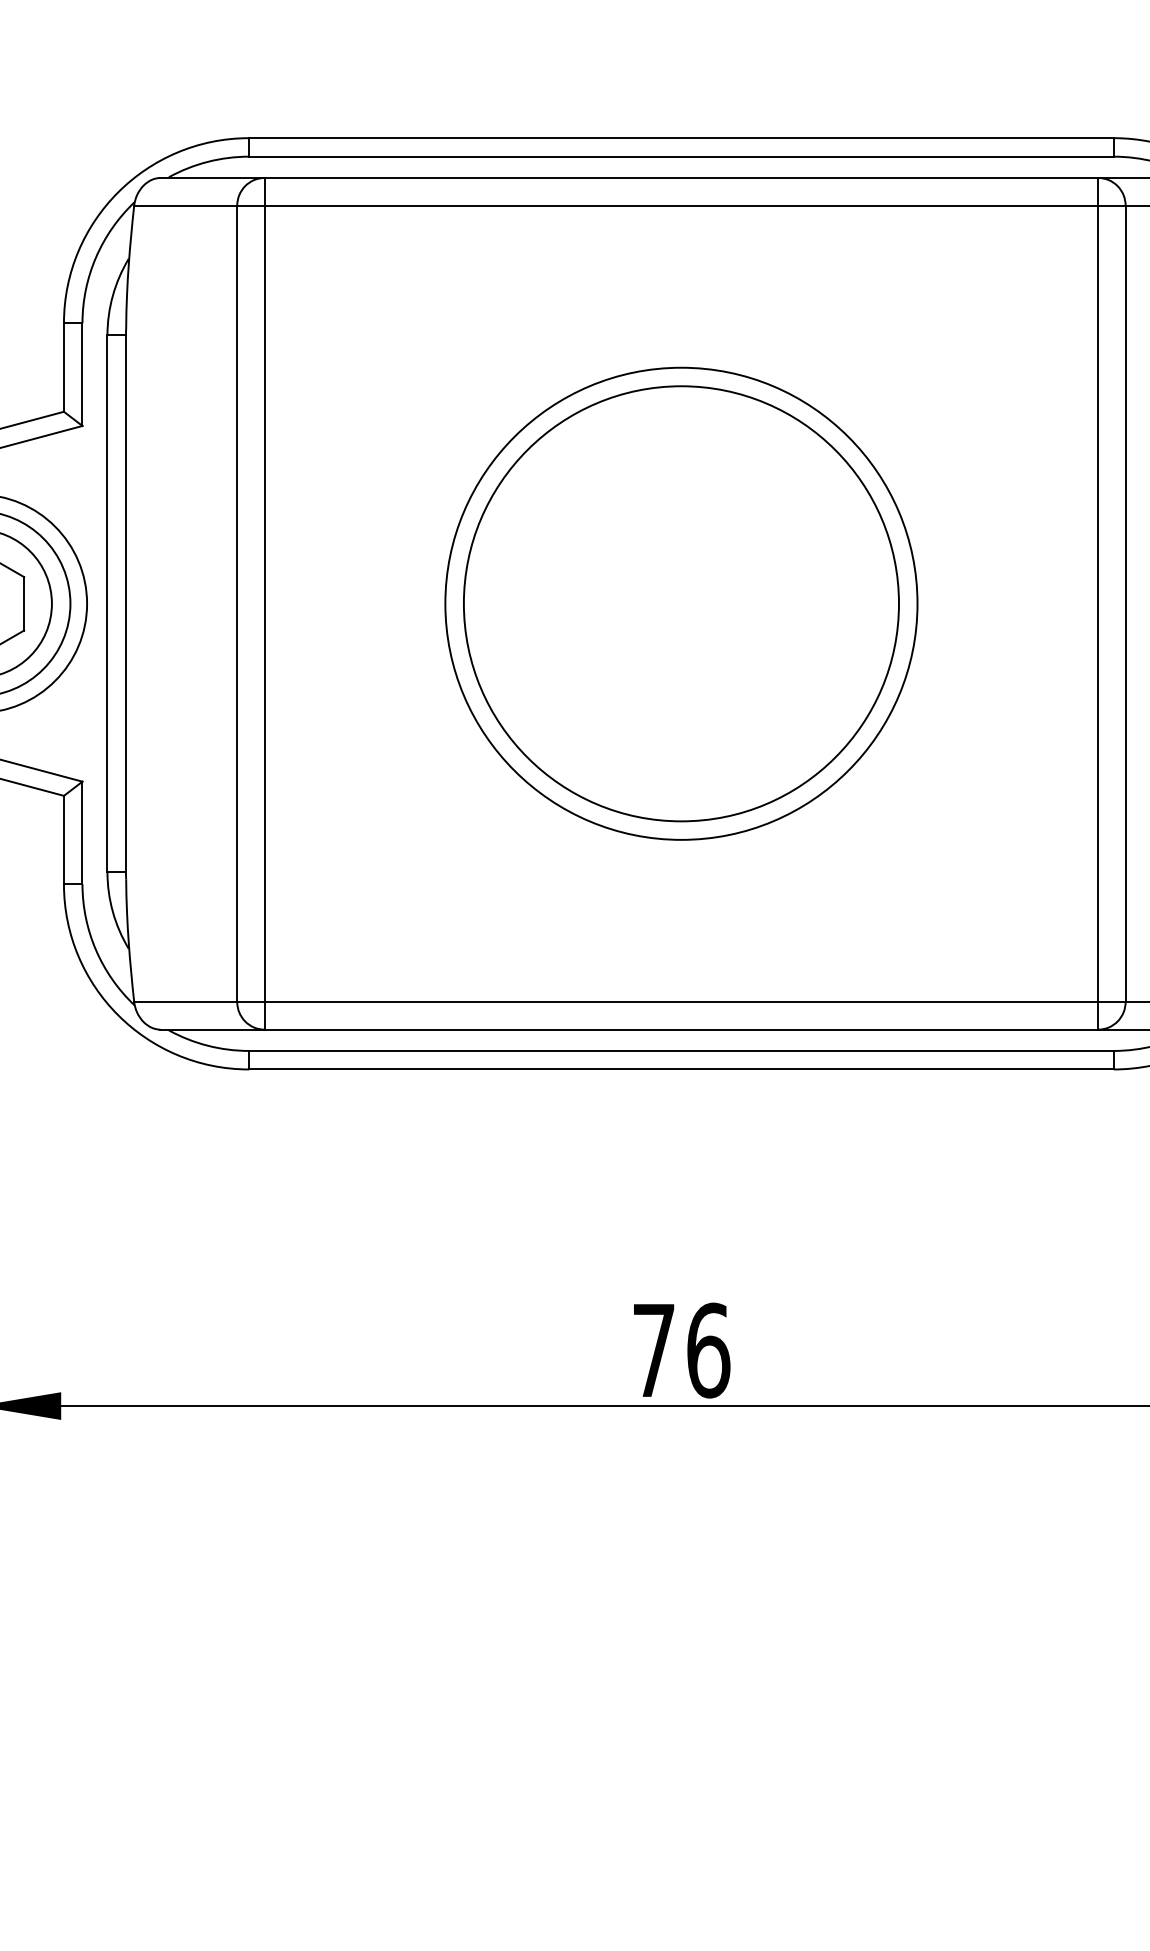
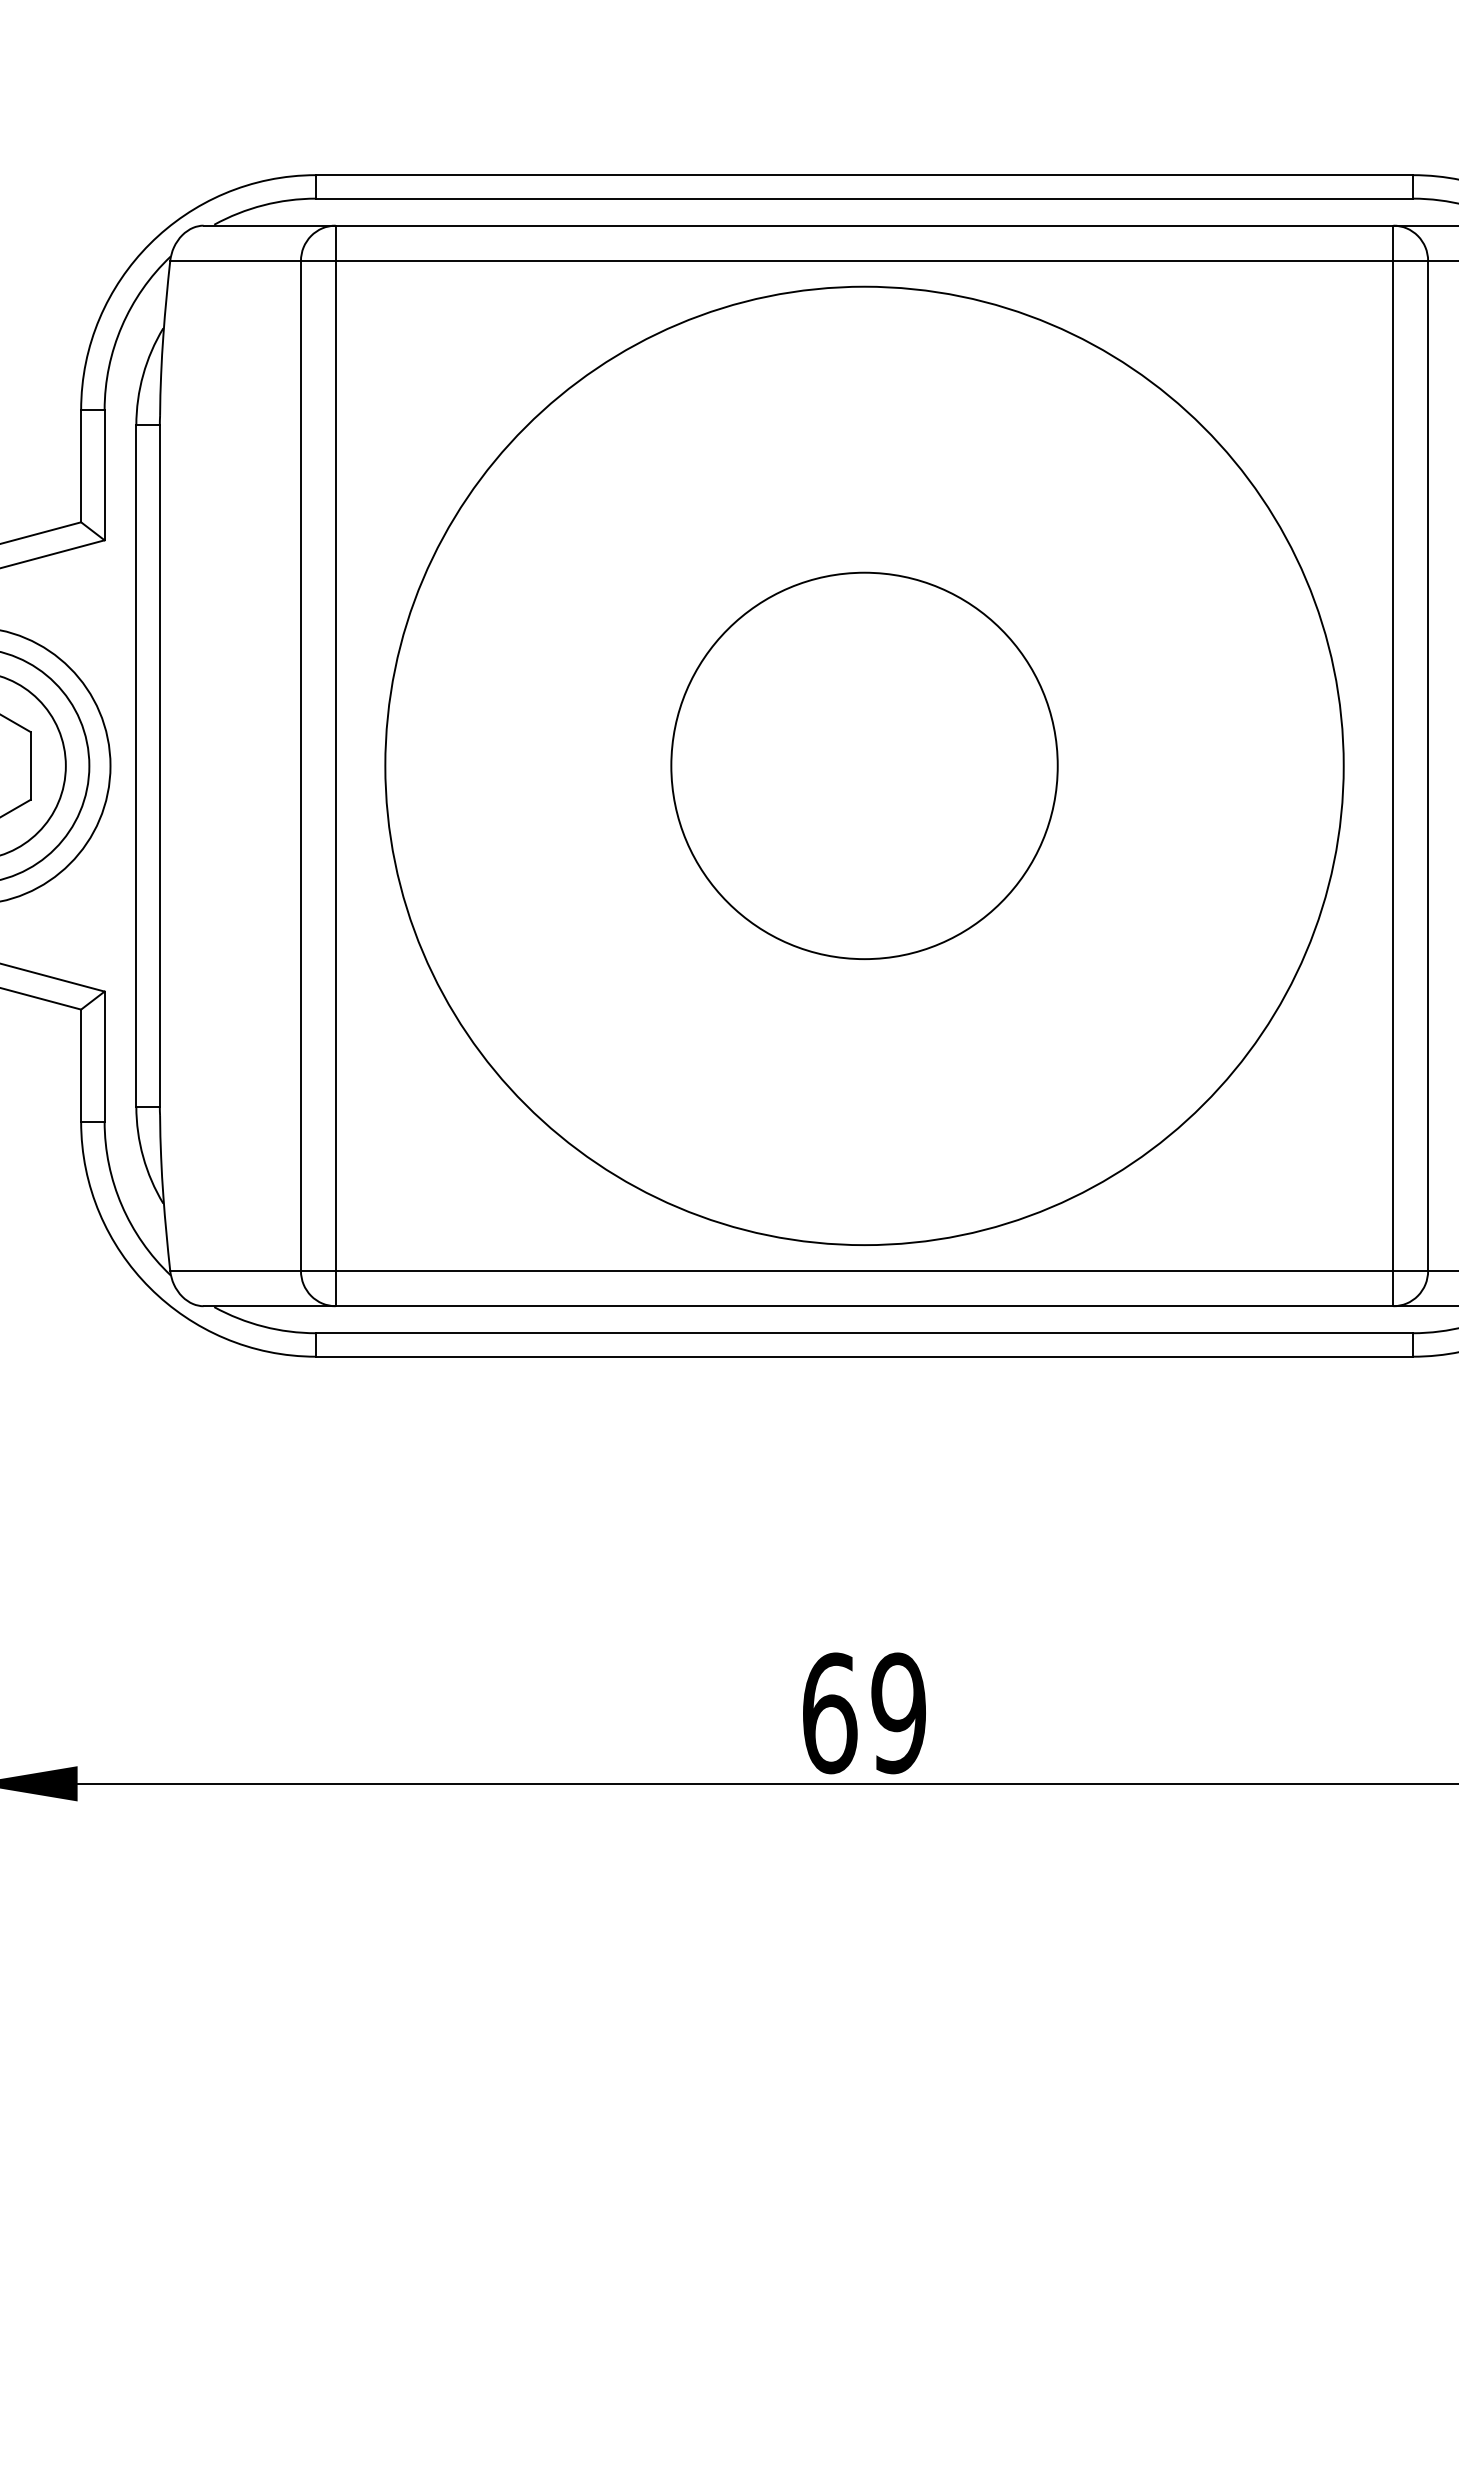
circle: (681, 603) -> (864, 765), size x0.7
circle: (681, 603) -> (864, 765), size x1.6
text: (681, 1350) -> (864, 1713), 76 -> 69

